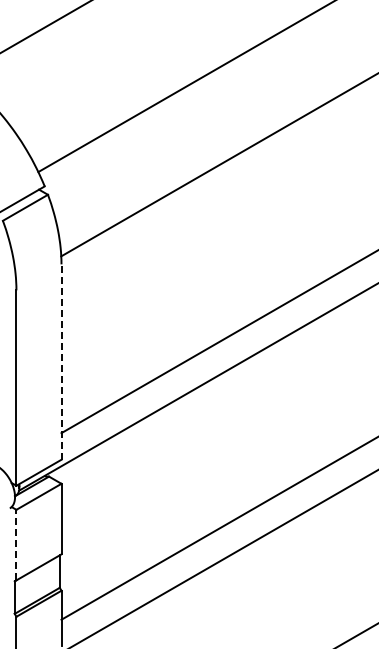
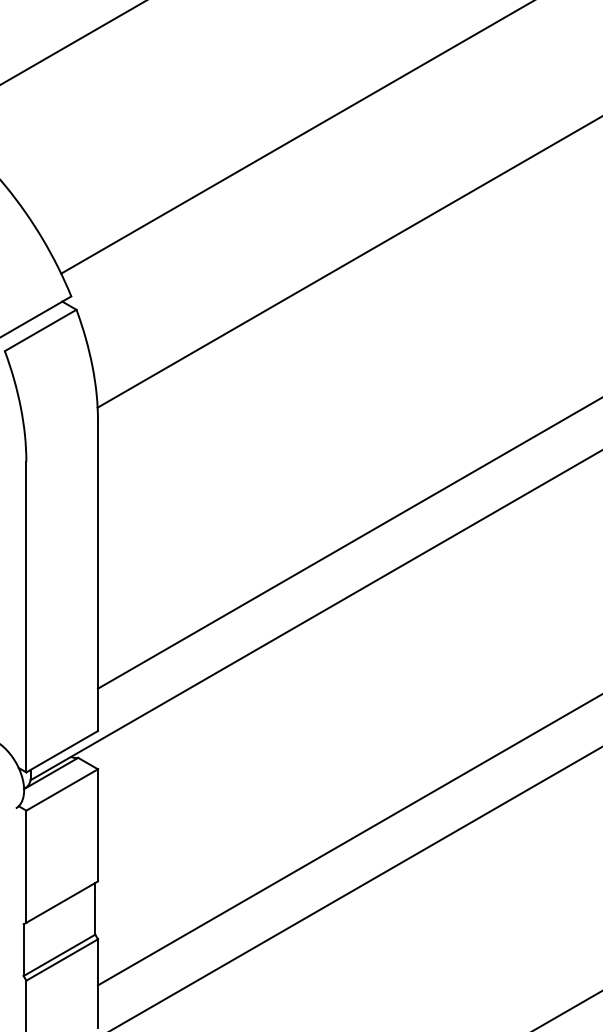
line: (61, 362) -> (97, 576), dashed -> solid
line: (16, 544) -> (26, 865), dashed -> solid

